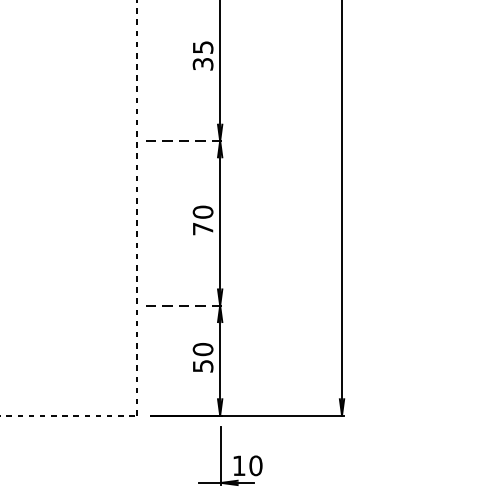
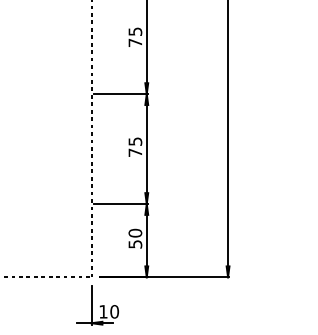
text: (203, 63) -> (135, 42), 35 -> 75
line: (182, 141) -> (121, 94), dashed -> solid
text: (203, 212) -> (135, 141), 70 -> 75
line: (182, 306) -> (121, 204), dashed -> solid
part: (230, 456) -> (97, 305), moved

